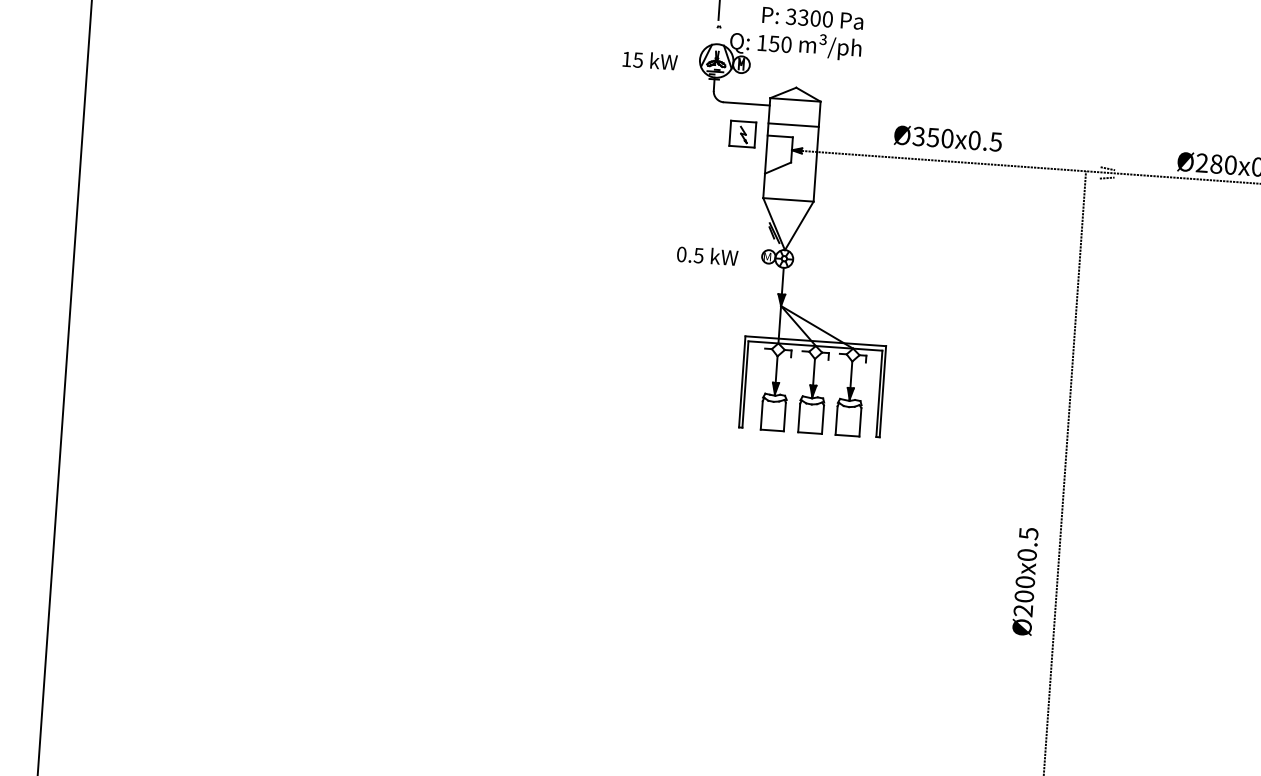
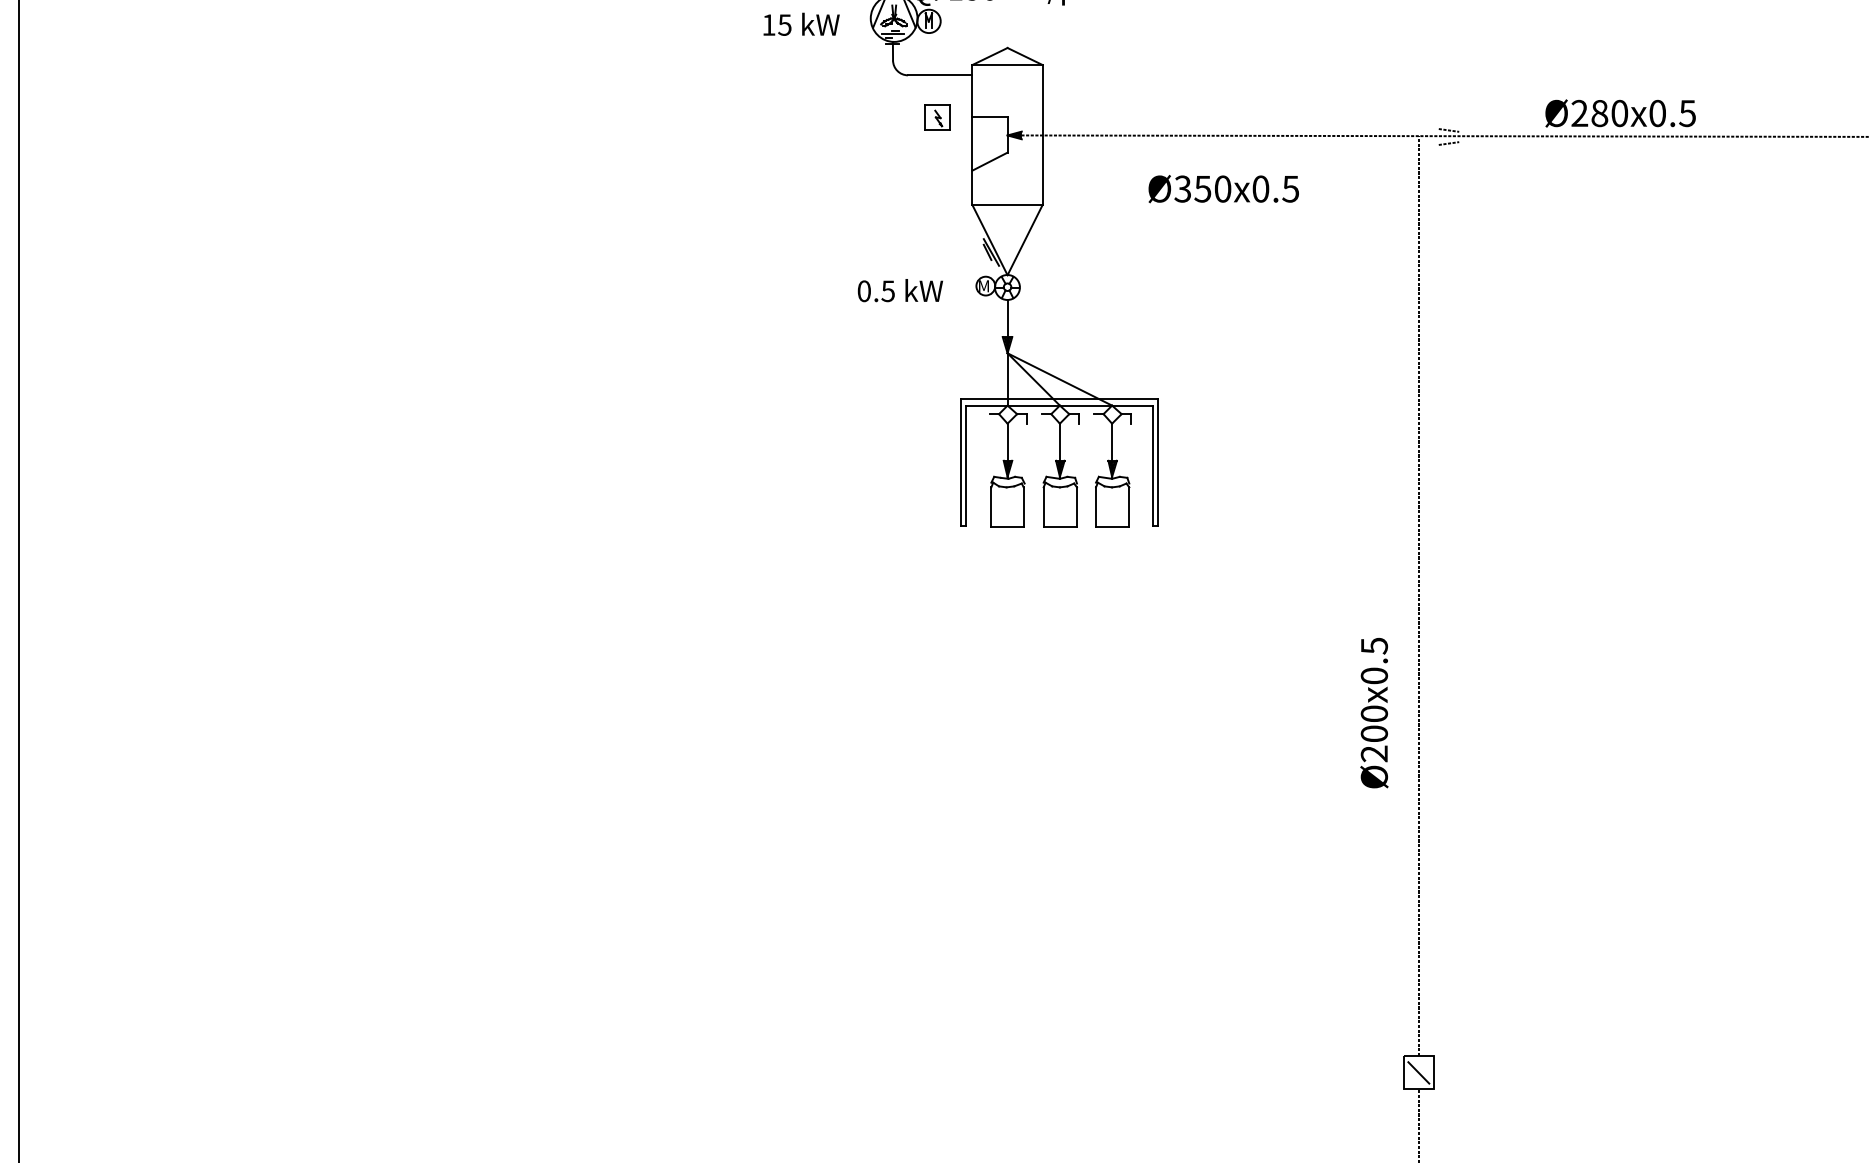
line: (793, 125) -> (1007, 100), removed
part: (742, 133) -> (937, 117), size x0.7
text: (947, 138) -> (1223, 189), moved

